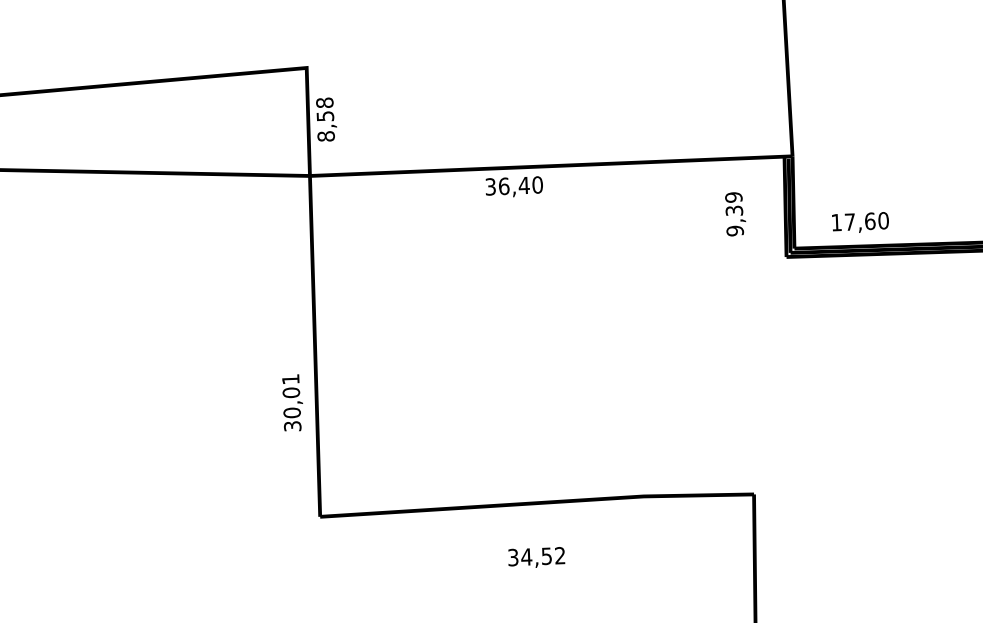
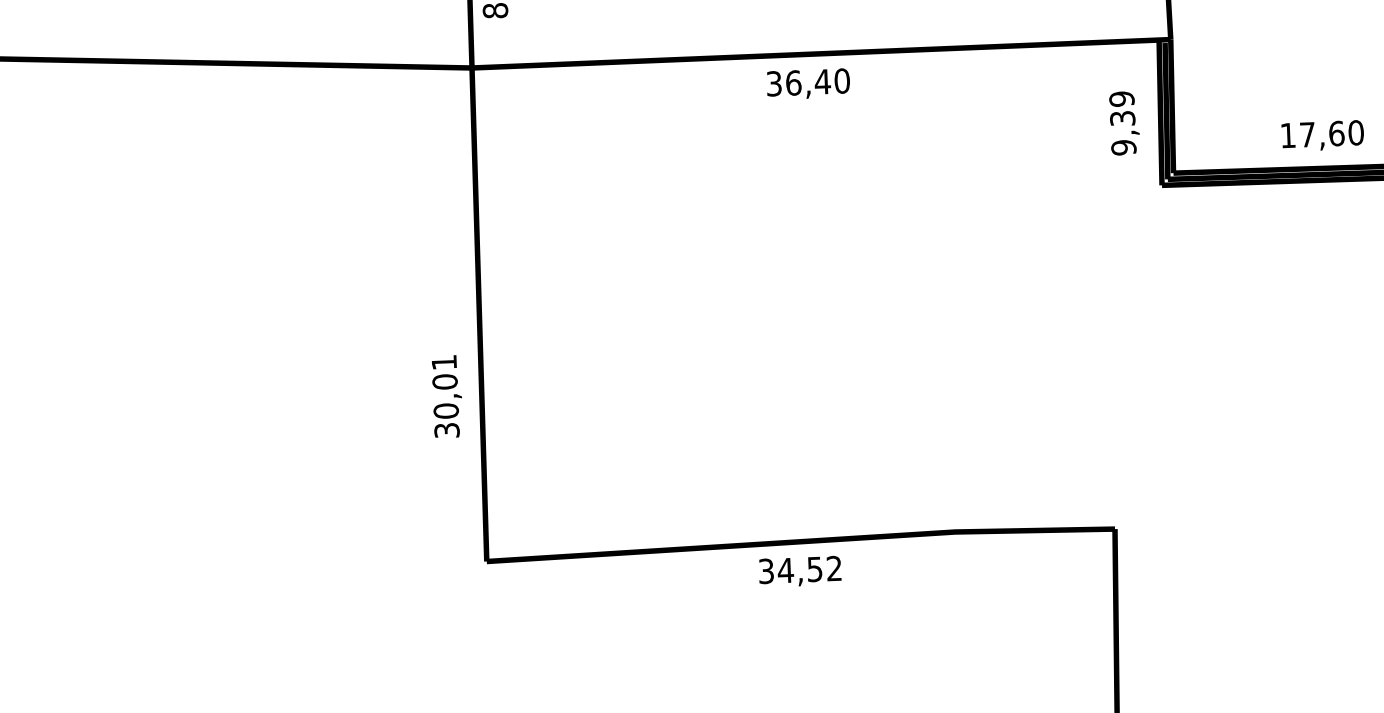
text: (513, 186) -> (807, 83), moved
text: (735, 214) -> (1124, 123), moved
text: (860, 222) -> (1322, 135), moved
text: (536, 557) -> (799, 571), moved

